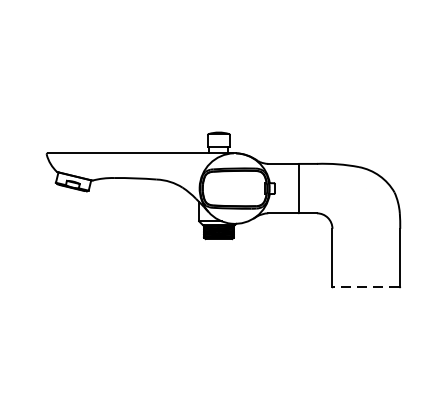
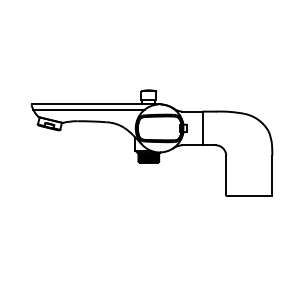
line: (130, 160) -> (88, 109), added
line: (366, 287) -> (249, 195), dashed -> solid

